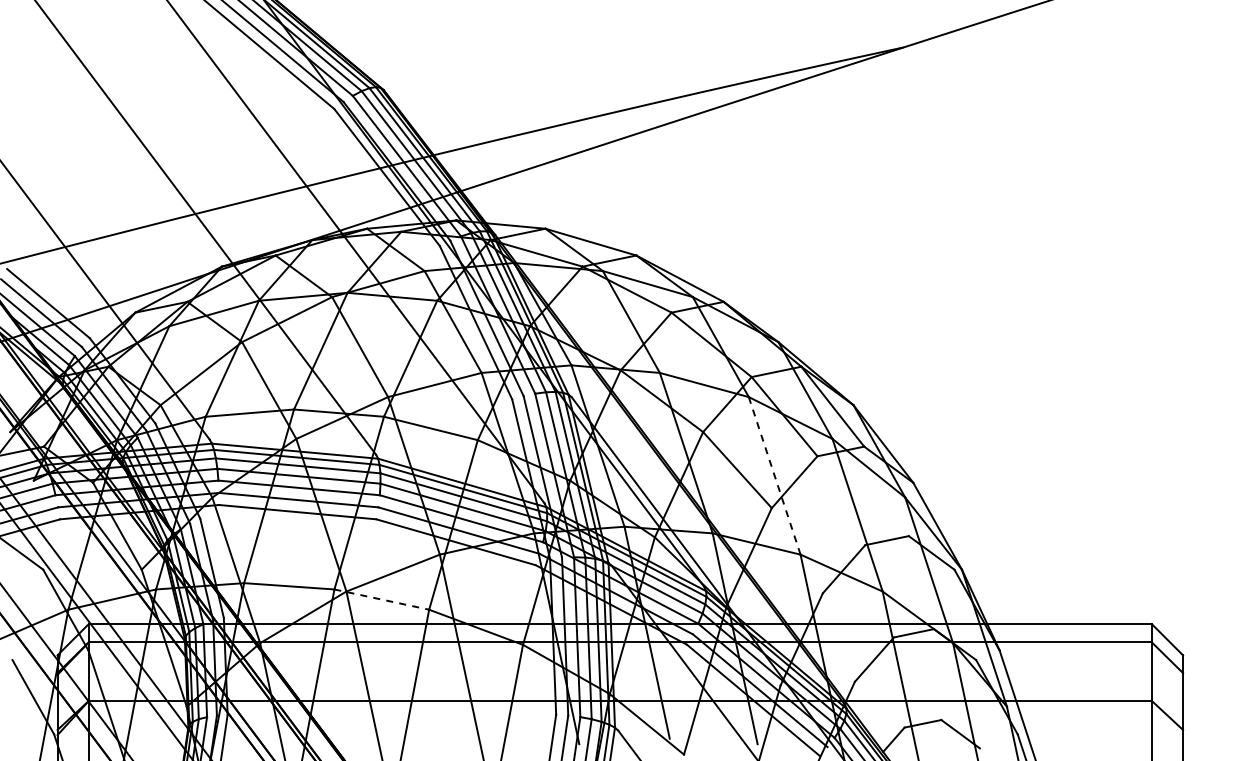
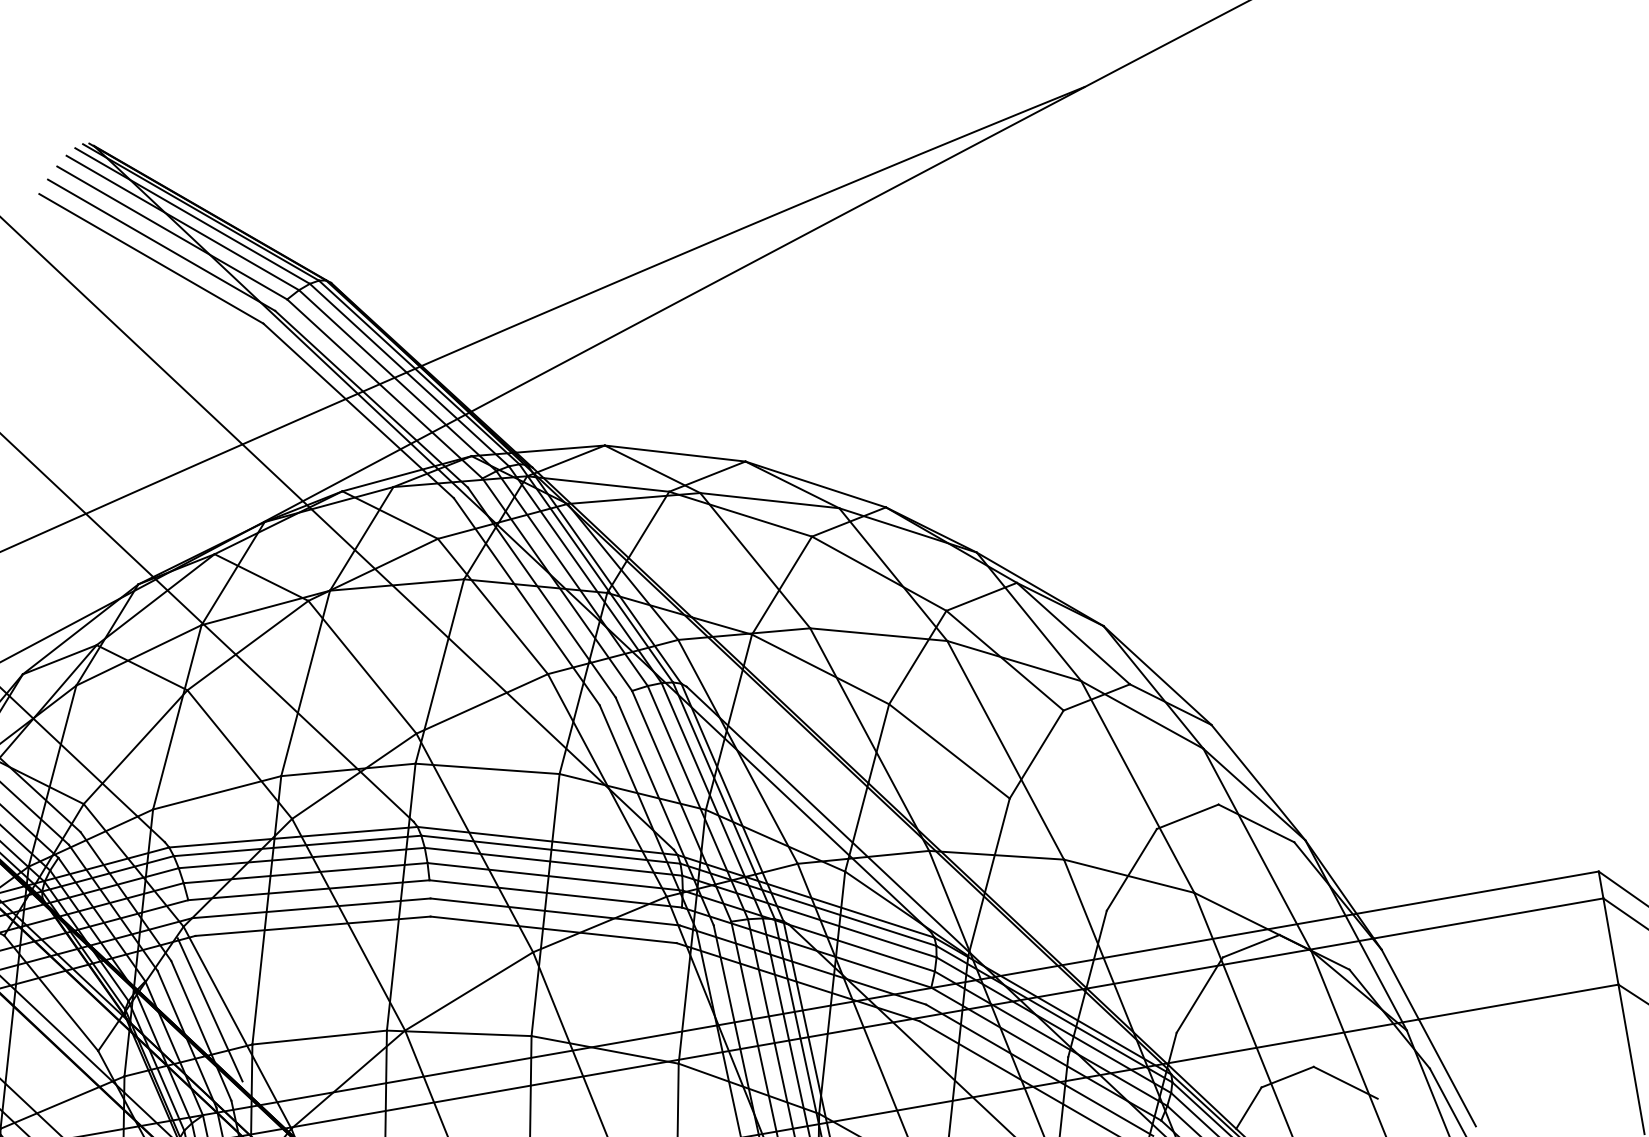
line: (774, 475) -> (1005, 749), dashed -> solid
line: (220, 555) -> (210, 1009), added
line: (382, 599) -> (460, 1033), dashed -> solid

